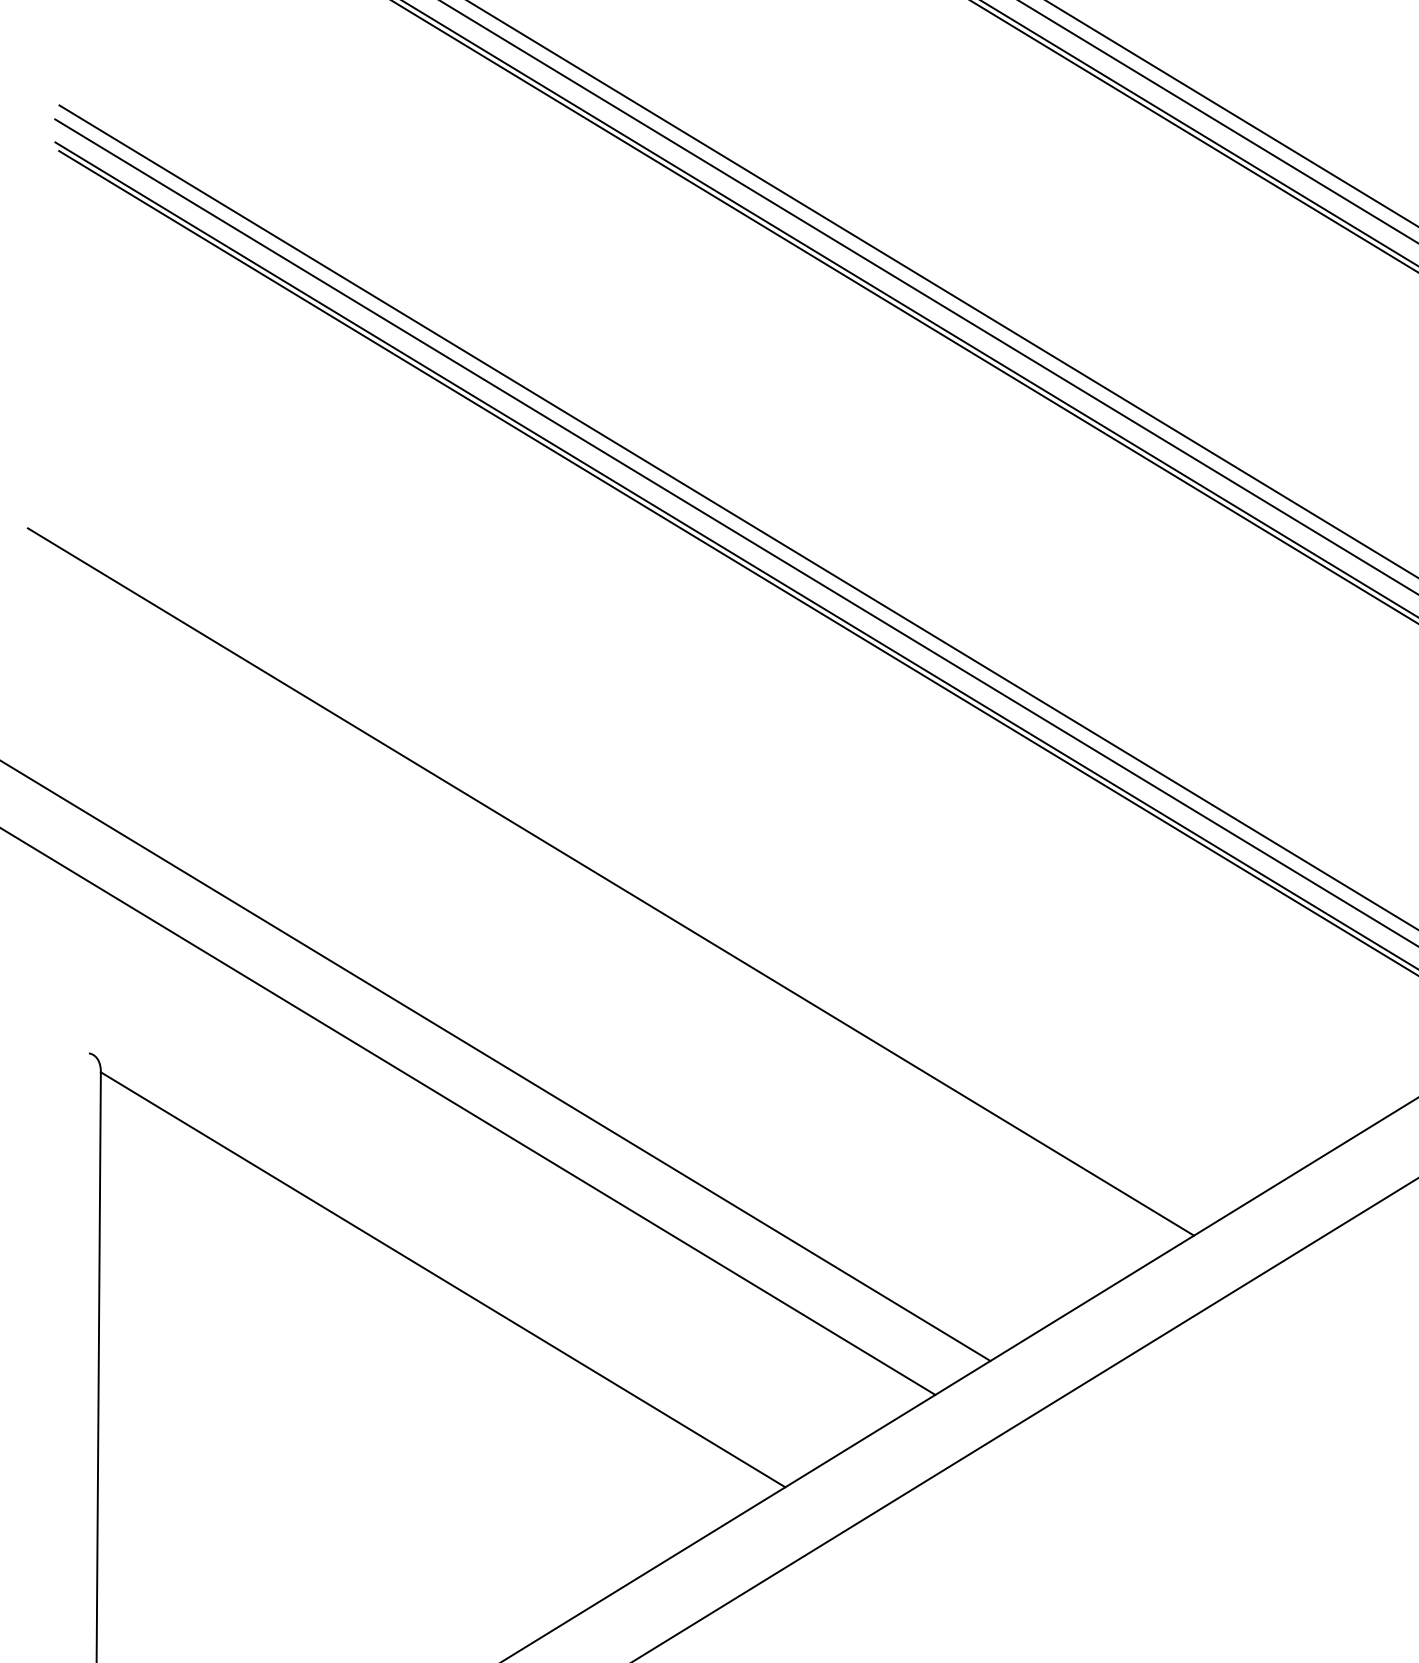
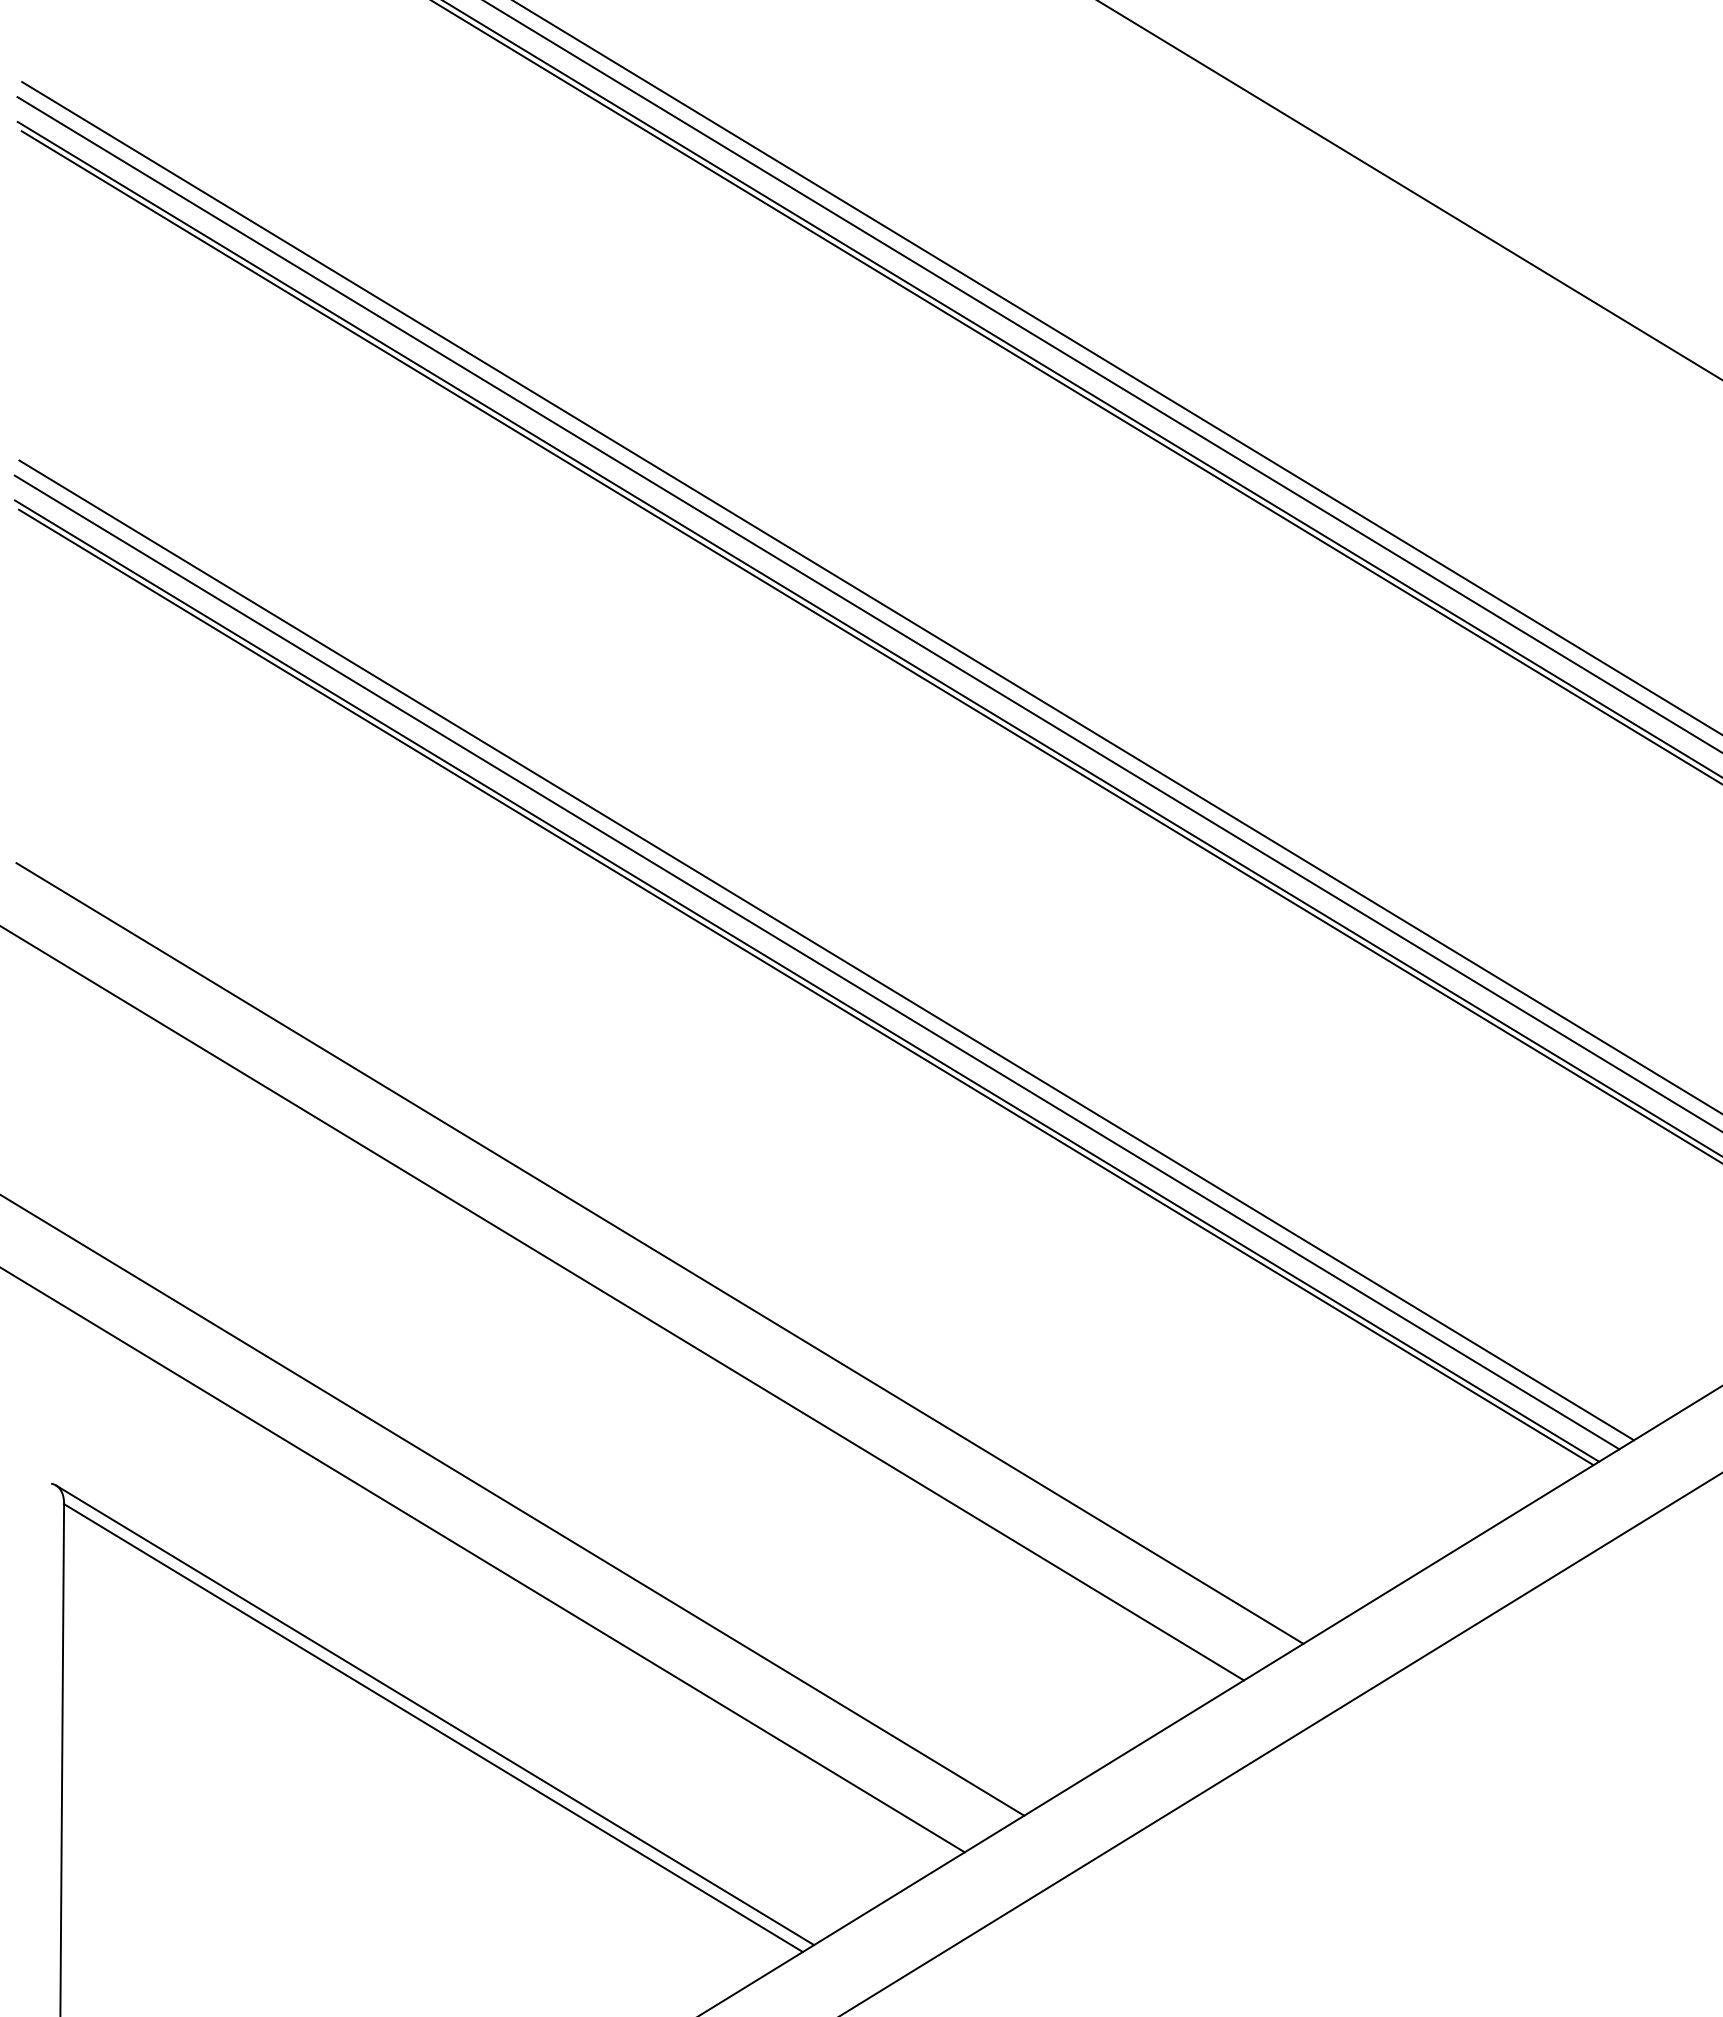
line: (652, 840) -> (659, 1253), added
line: (444, 1268) -> (435, 1715), added

